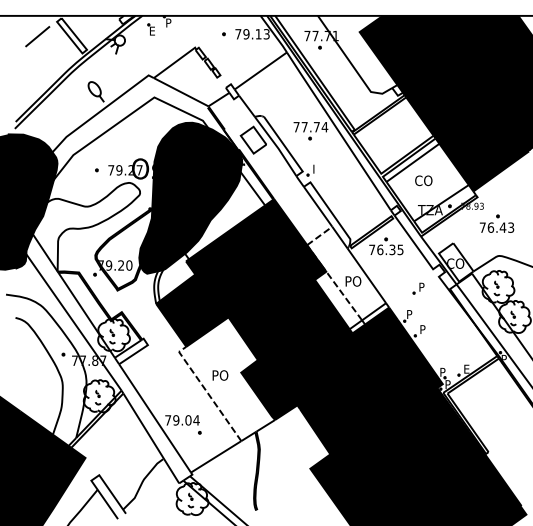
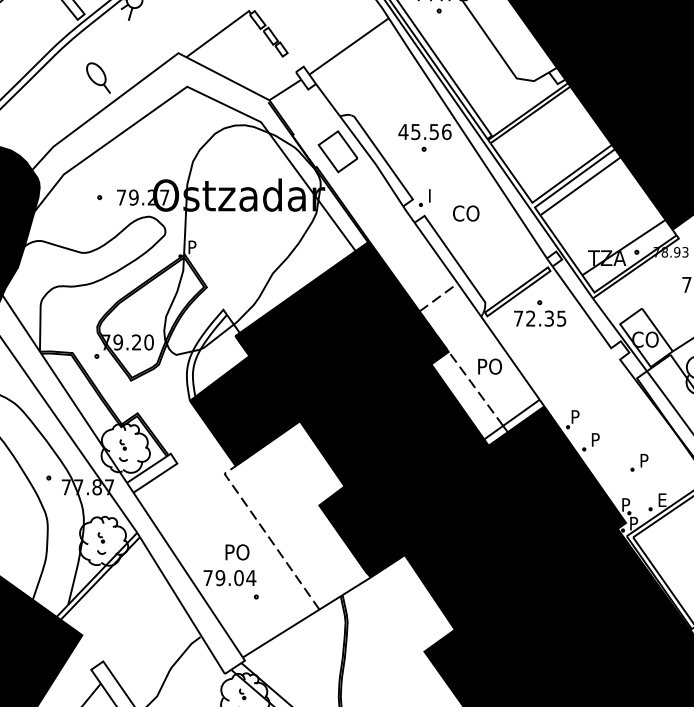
text: (310, 126) -> (424, 130), 77.74 -> 45.56
text: (423, 180) -> (465, 213), moved
fill: (190, 197) -> (242, 238), removed
text: (380, 249) -> (531, 318), 76.35 -> 72.35
part: (418, 288) -> (639, 462), moved
text: (220, 375) -> (237, 552), moved

